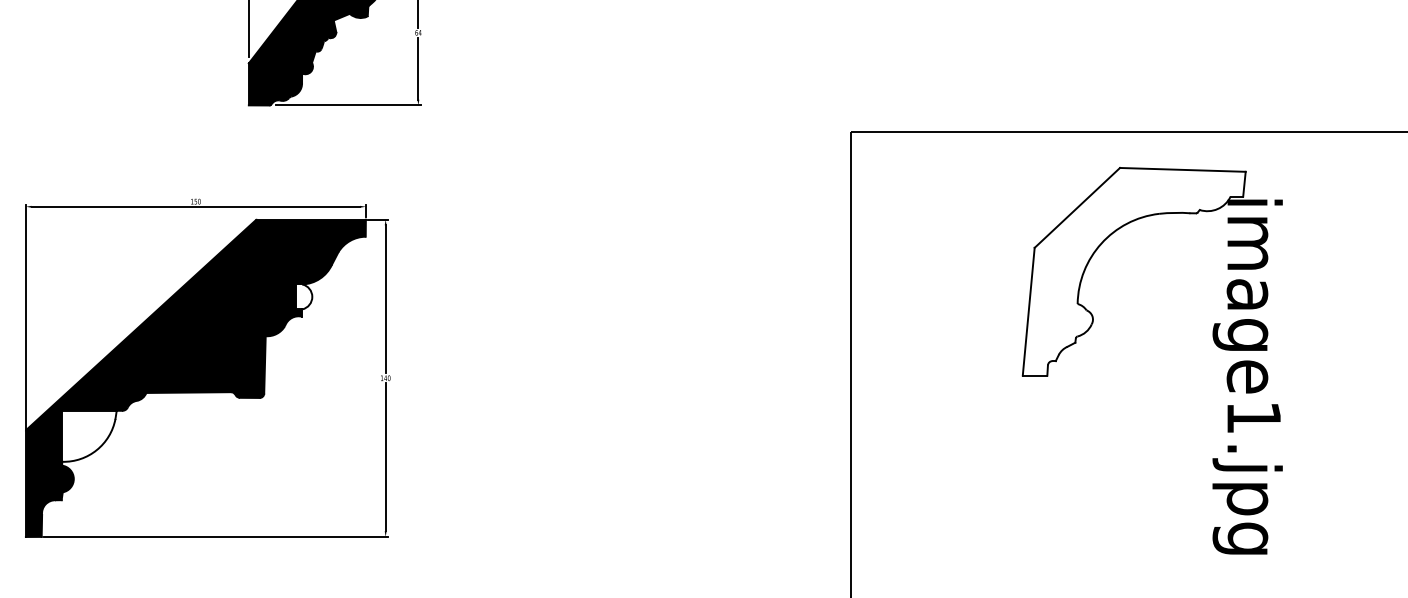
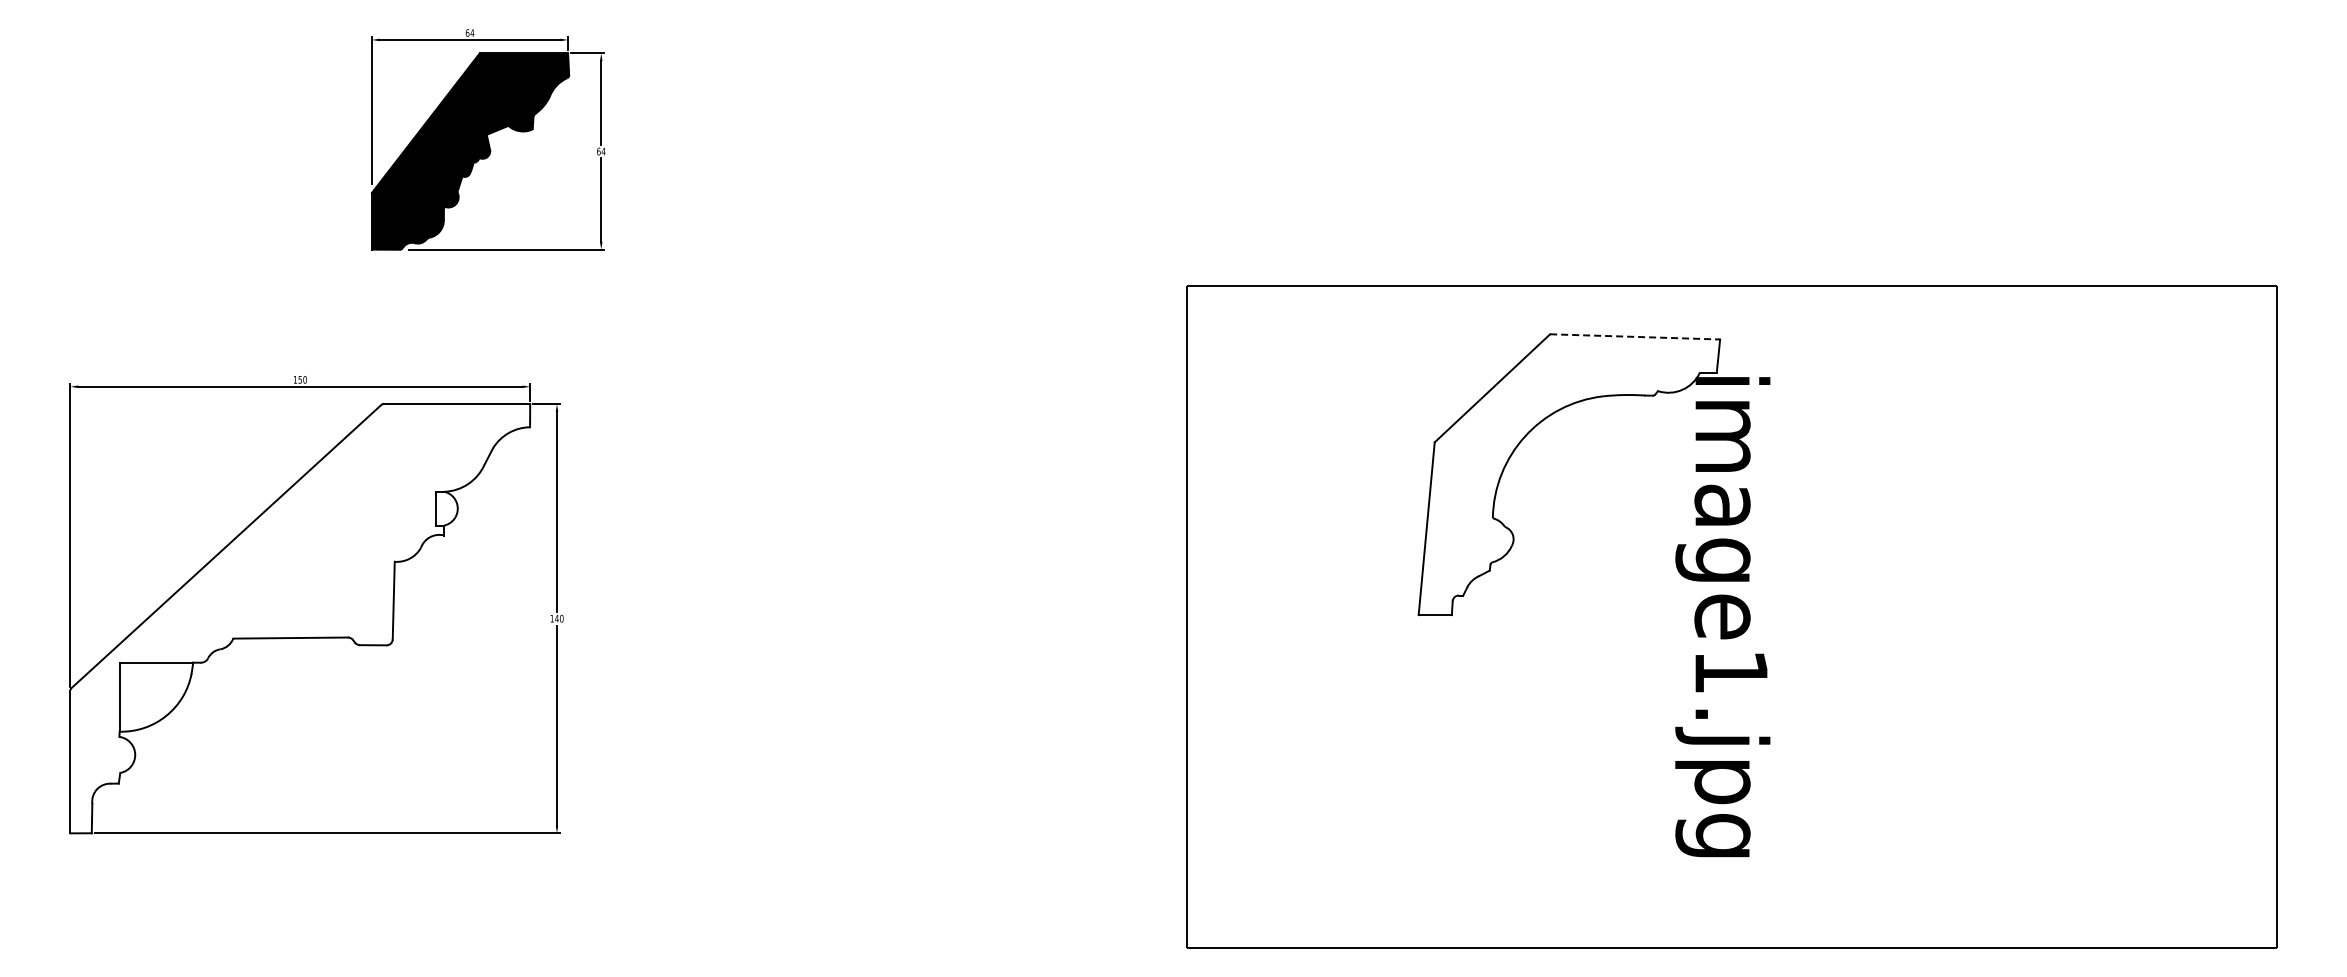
line: (1183, 169) -> (1635, 336), solid -> dashed
fill: (196, 378) -> (300, 618), removed

